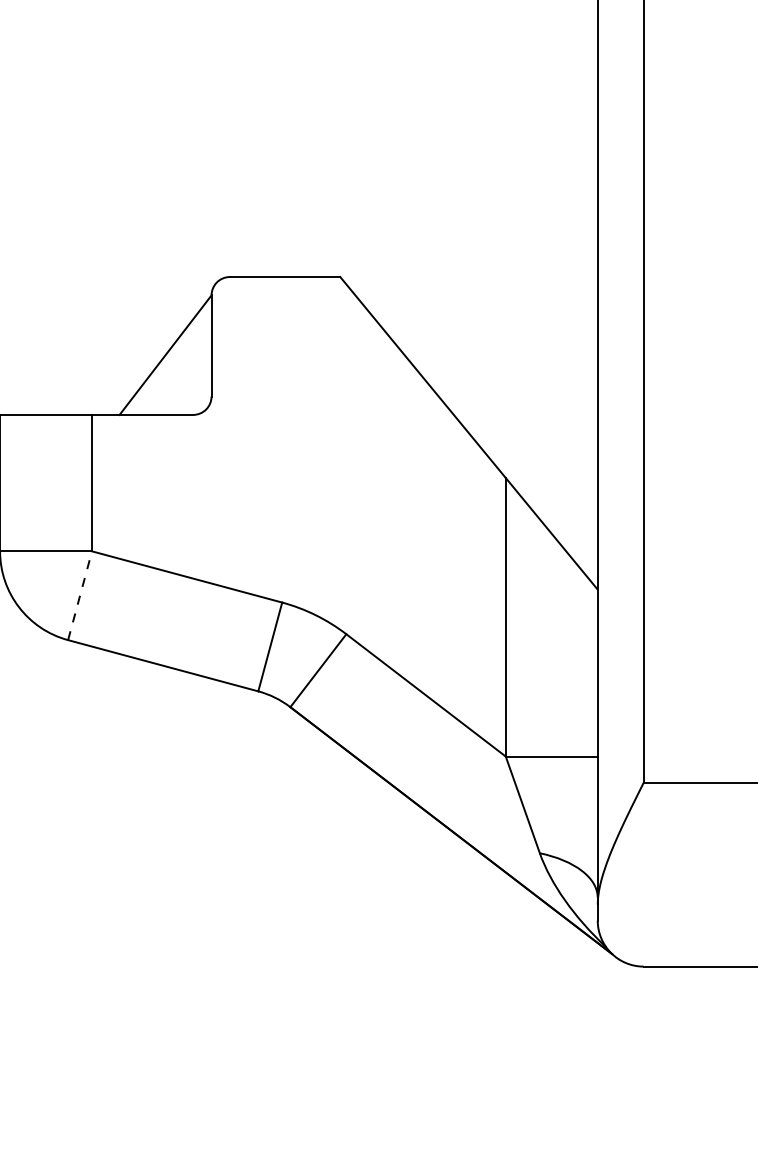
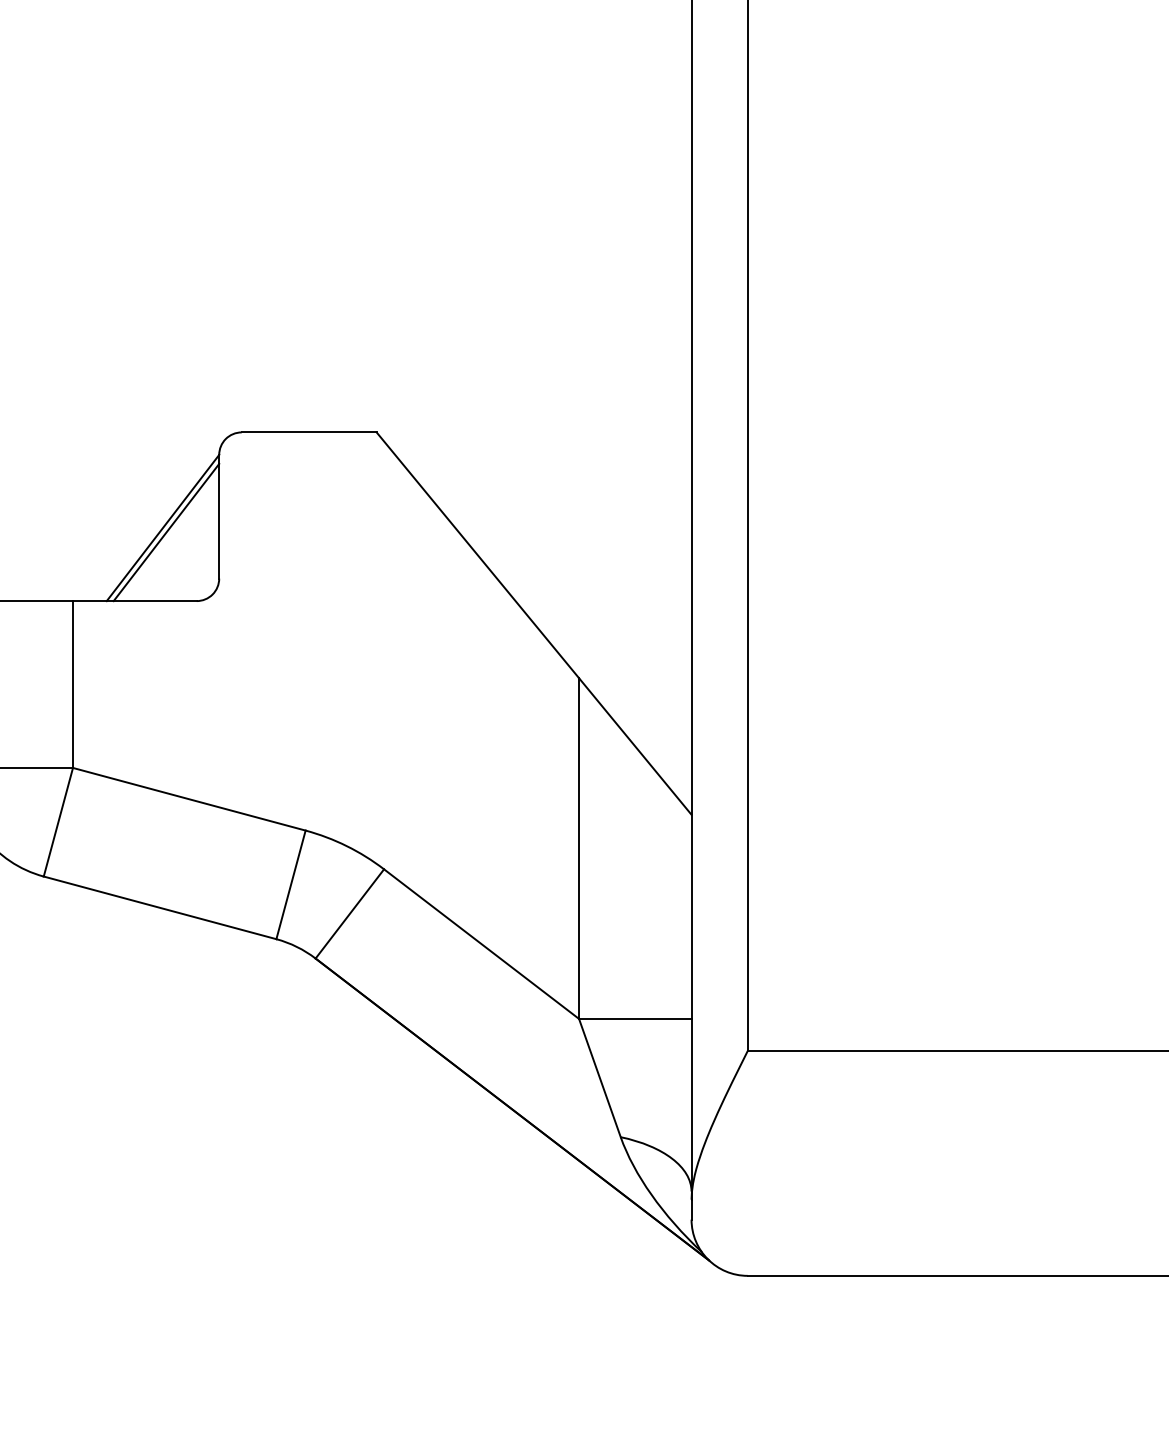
line: (168, 358) -> (166, 532), added
line: (80, 595) -> (58, 821), dashed -> solid

